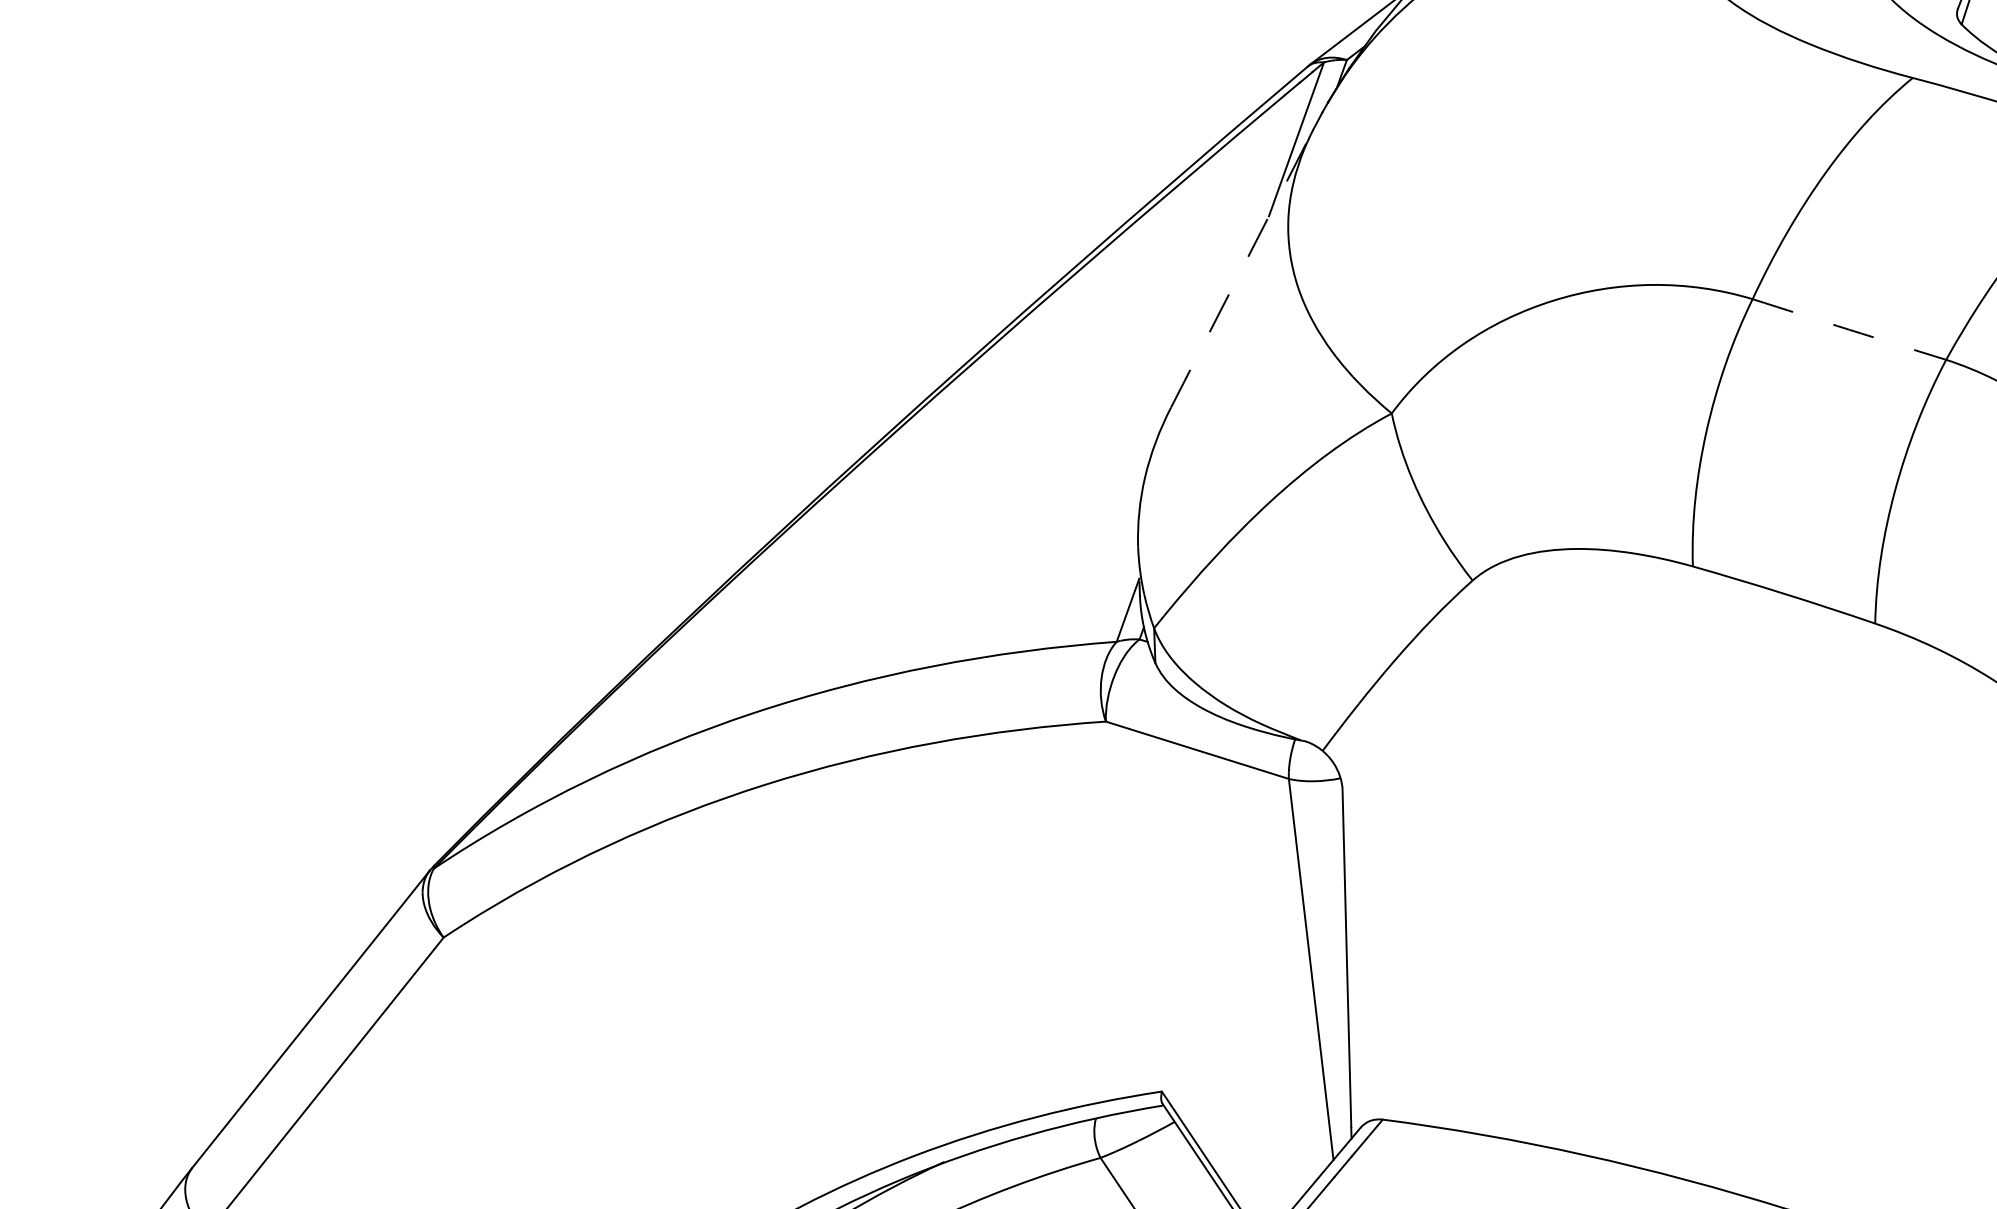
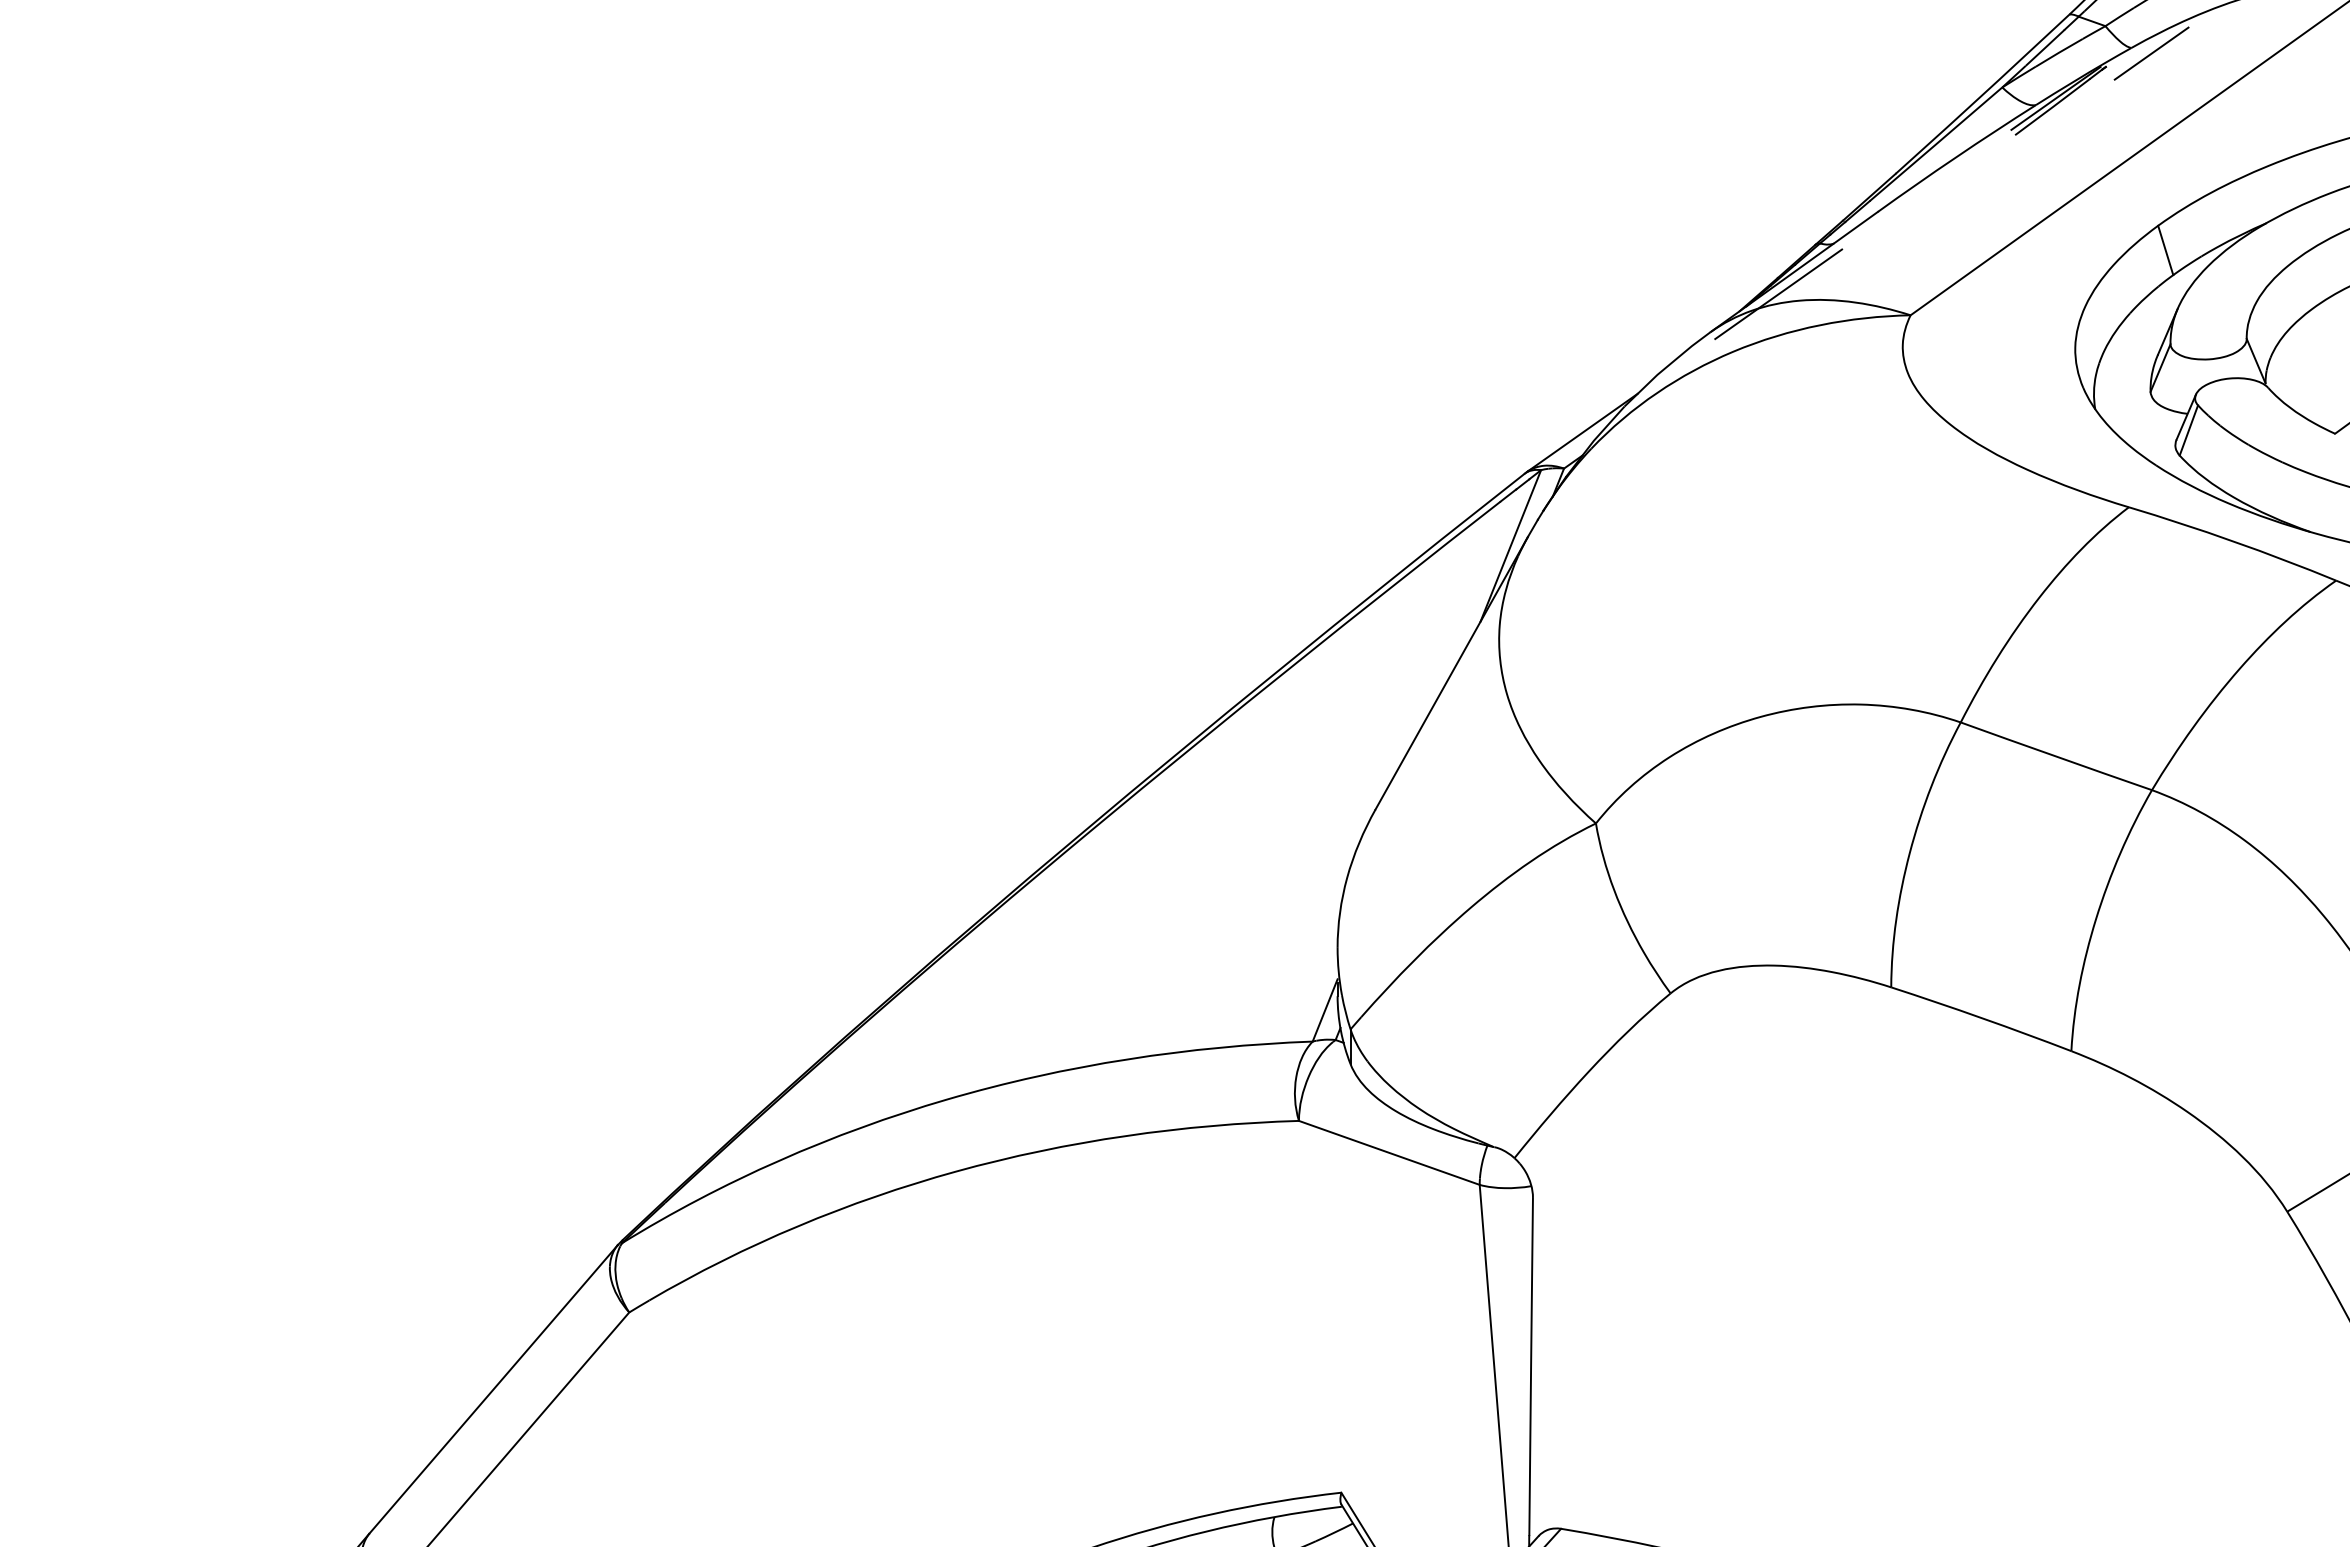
line: (1241, 267) -> (1451, 672), dashed -> solid
arc: (1849, 329) -> (2056, 756), dashed -> solid

